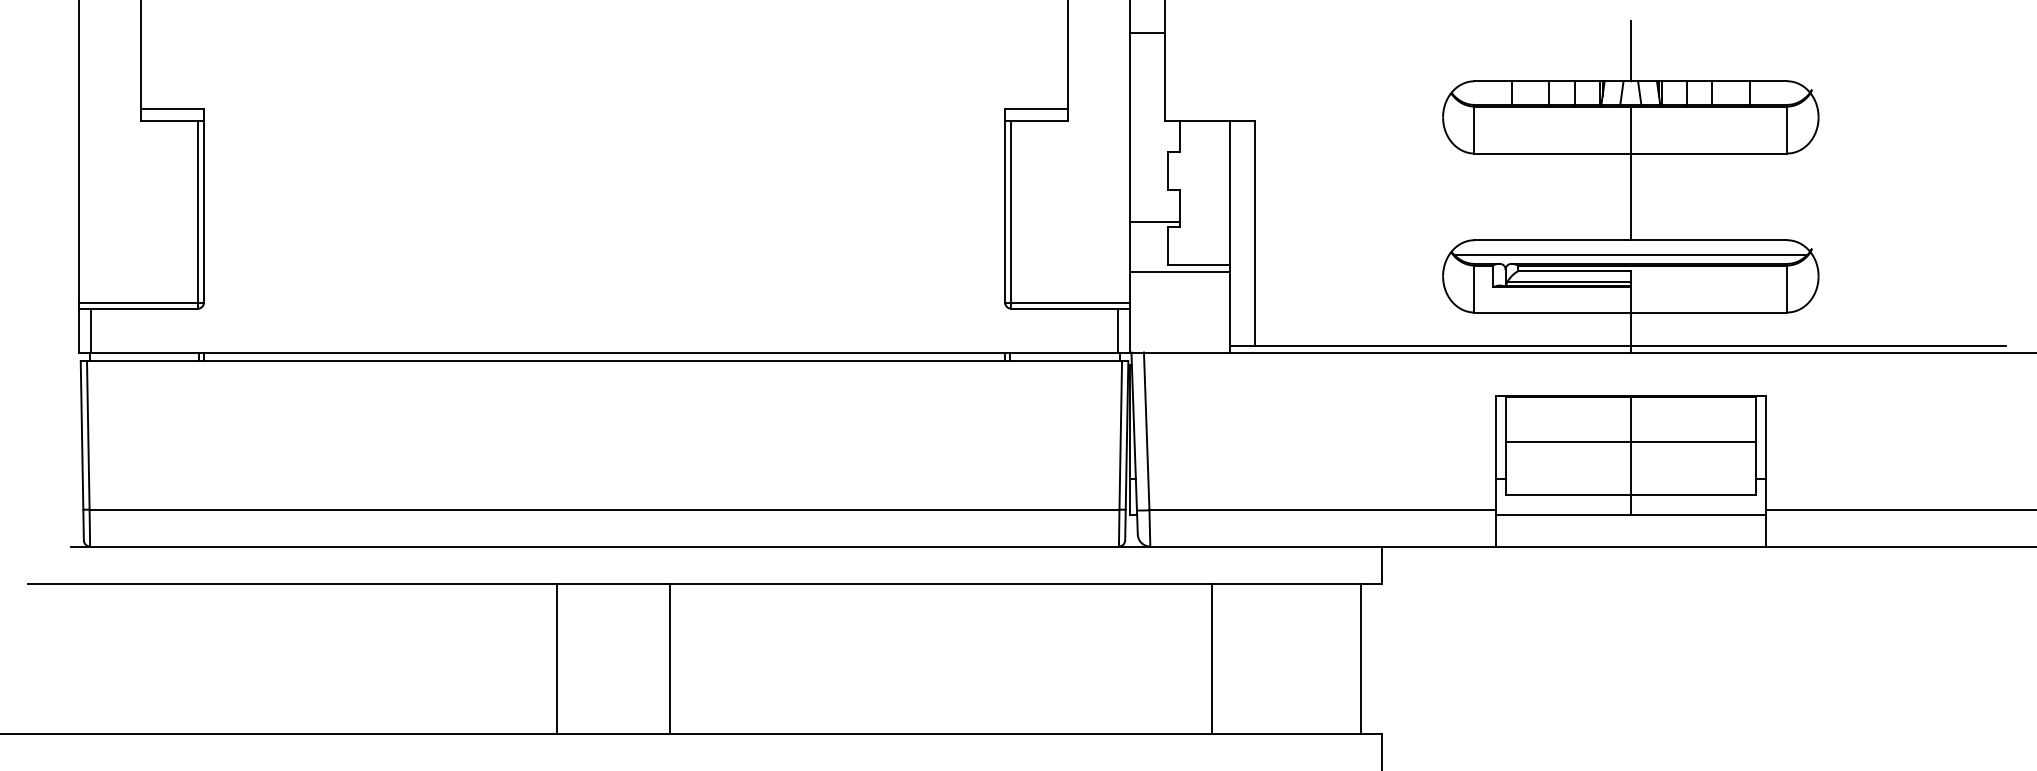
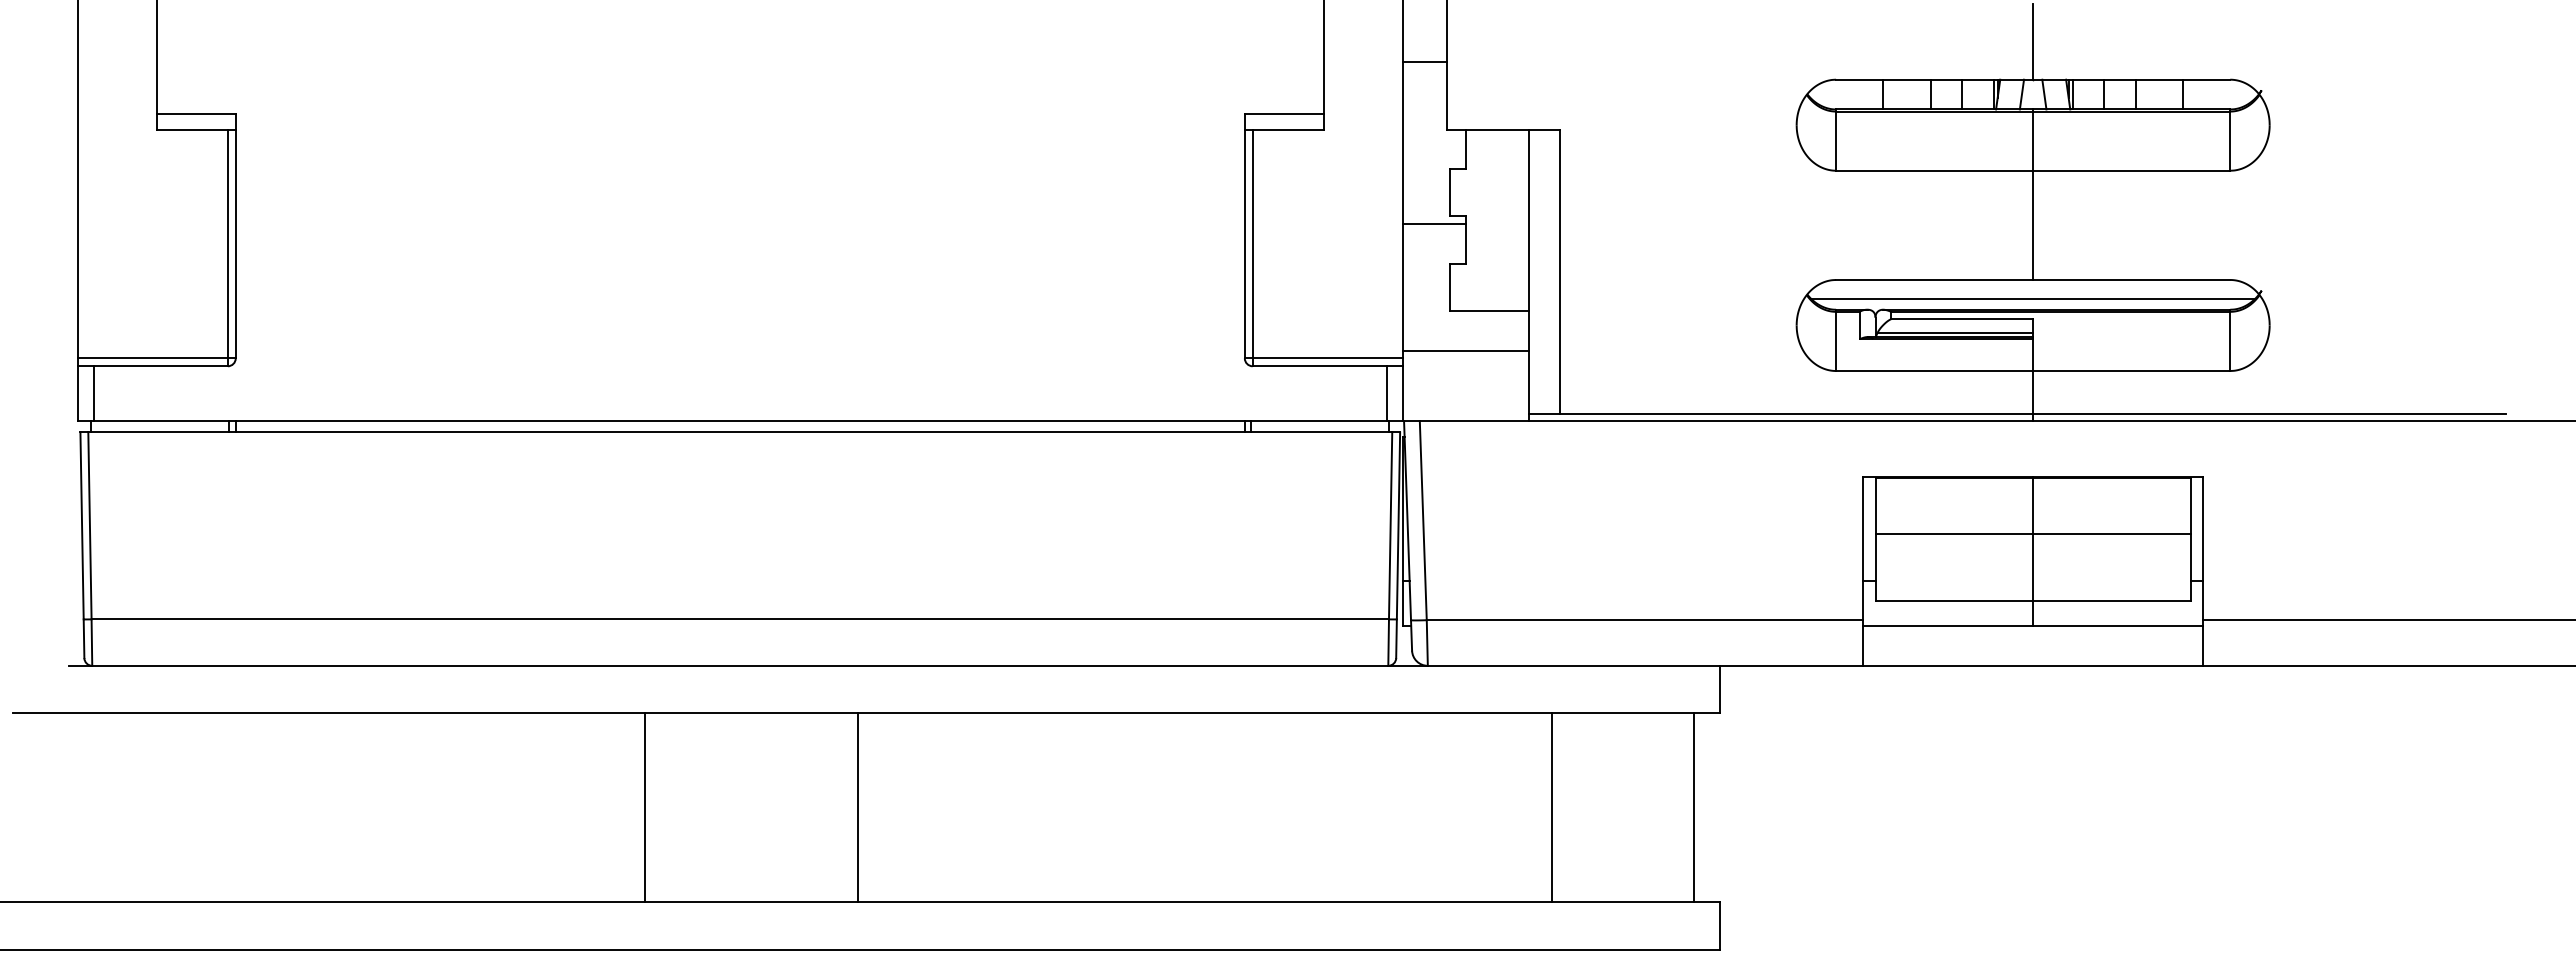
line: (1147, 32) -> (1424, 61), moved
line: (1154, 221) -> (1433, 224), moved
line: (1180, 272) -> (1465, 350), moved
line: (557, 659) -> (644, 807), moved
line: (669, 659) -> (857, 807), moved
line: (1211, 659) -> (1551, 807), moved

